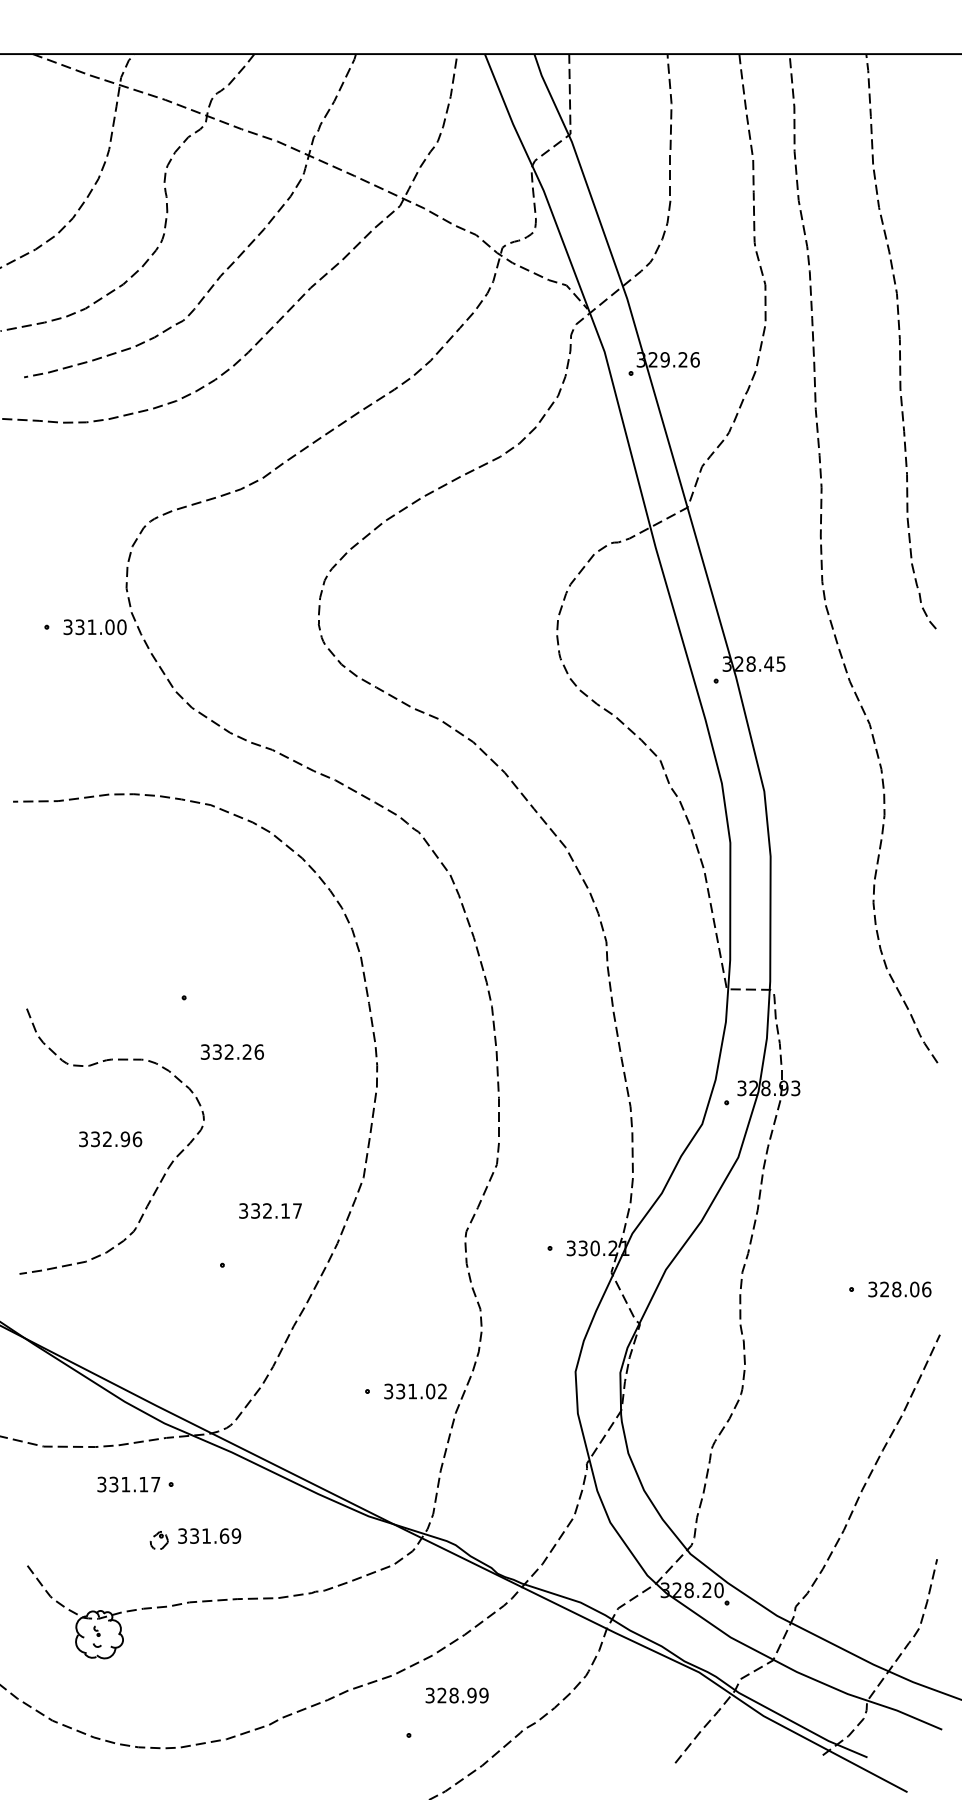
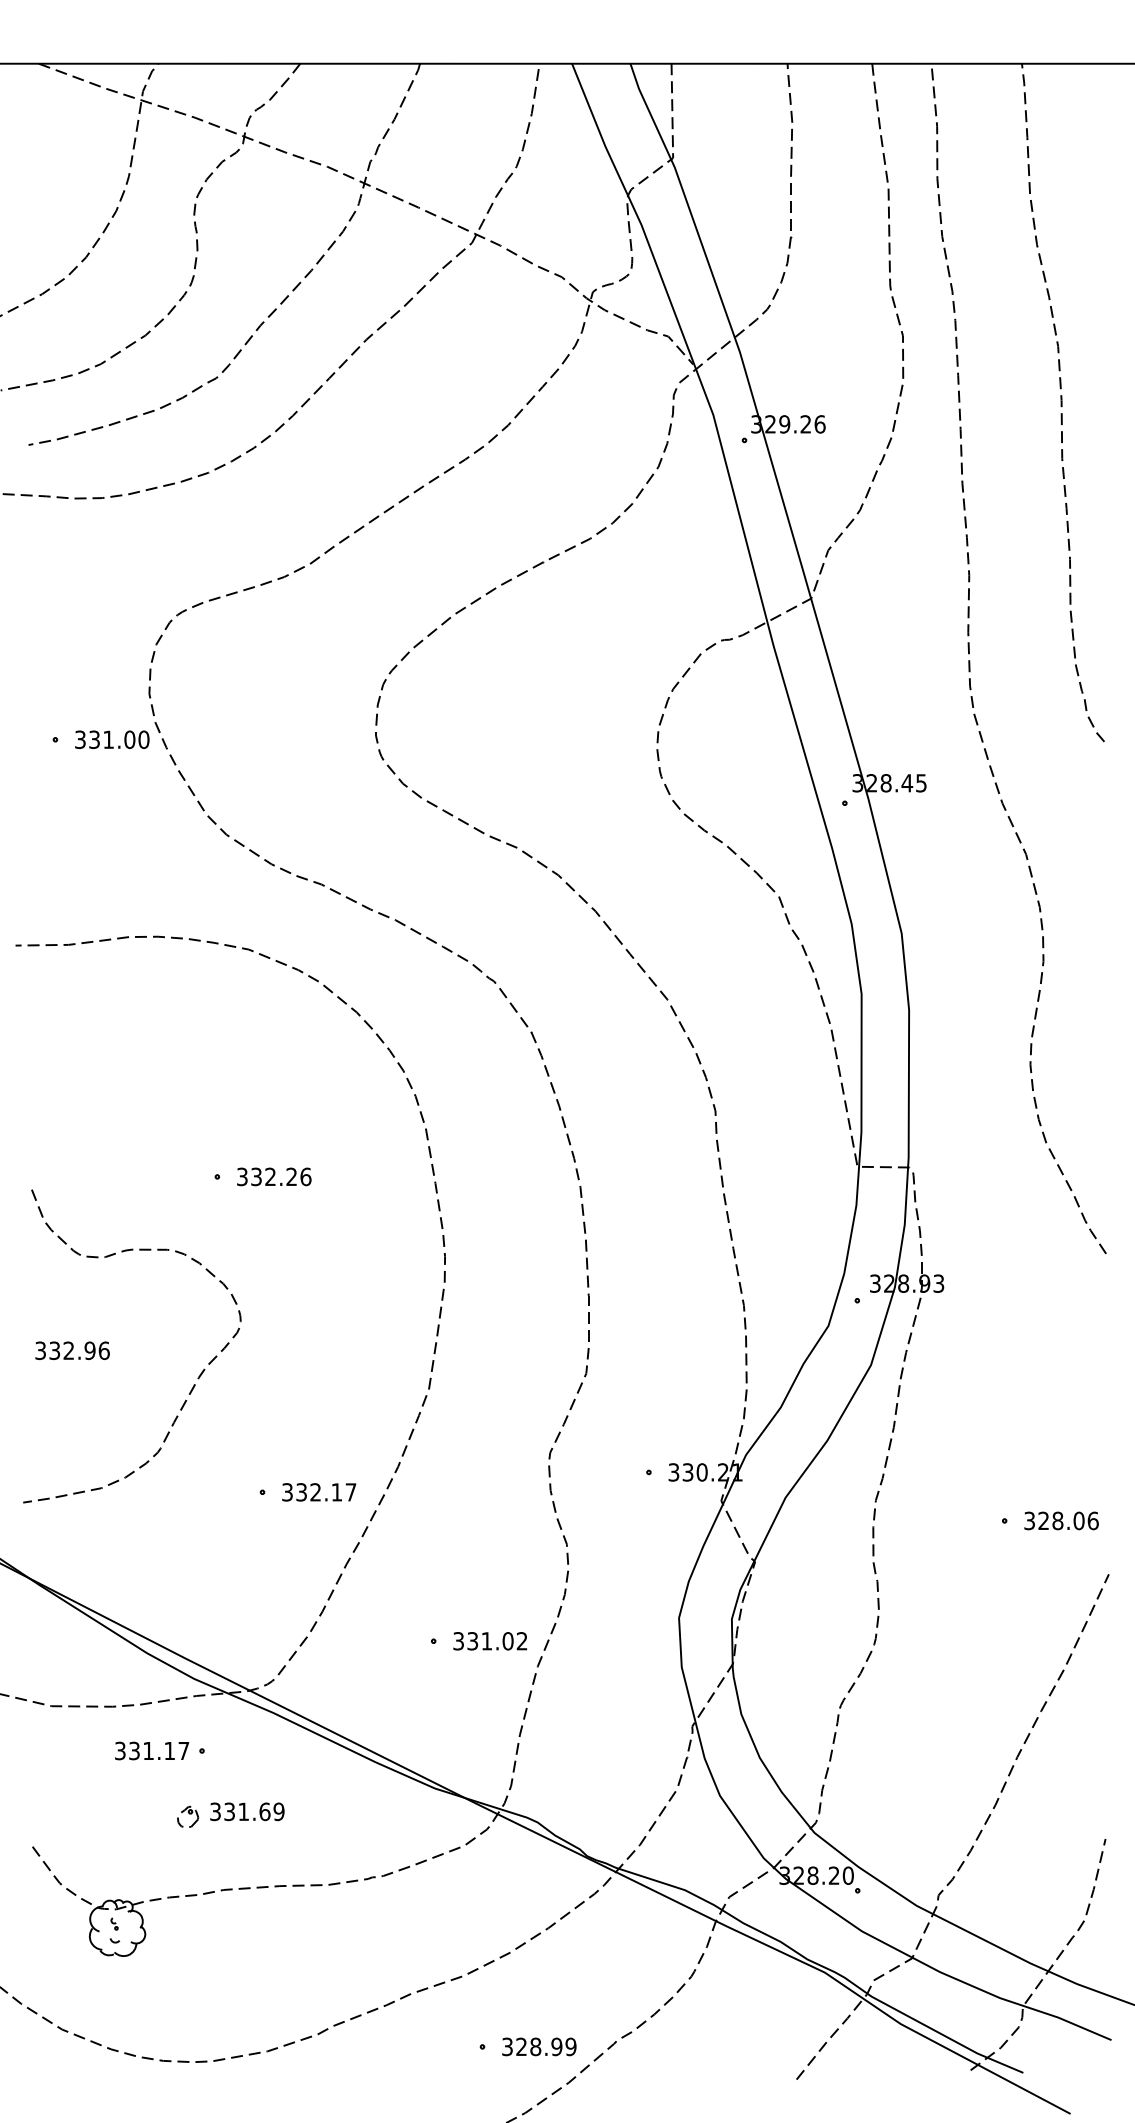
text: (232, 1051) -> (274, 1176), moved
text: (110, 1139) -> (72, 1350), moved
text: (270, 1211) -> (319, 1492), moved
text: (457, 1695) -> (539, 2046), moved

